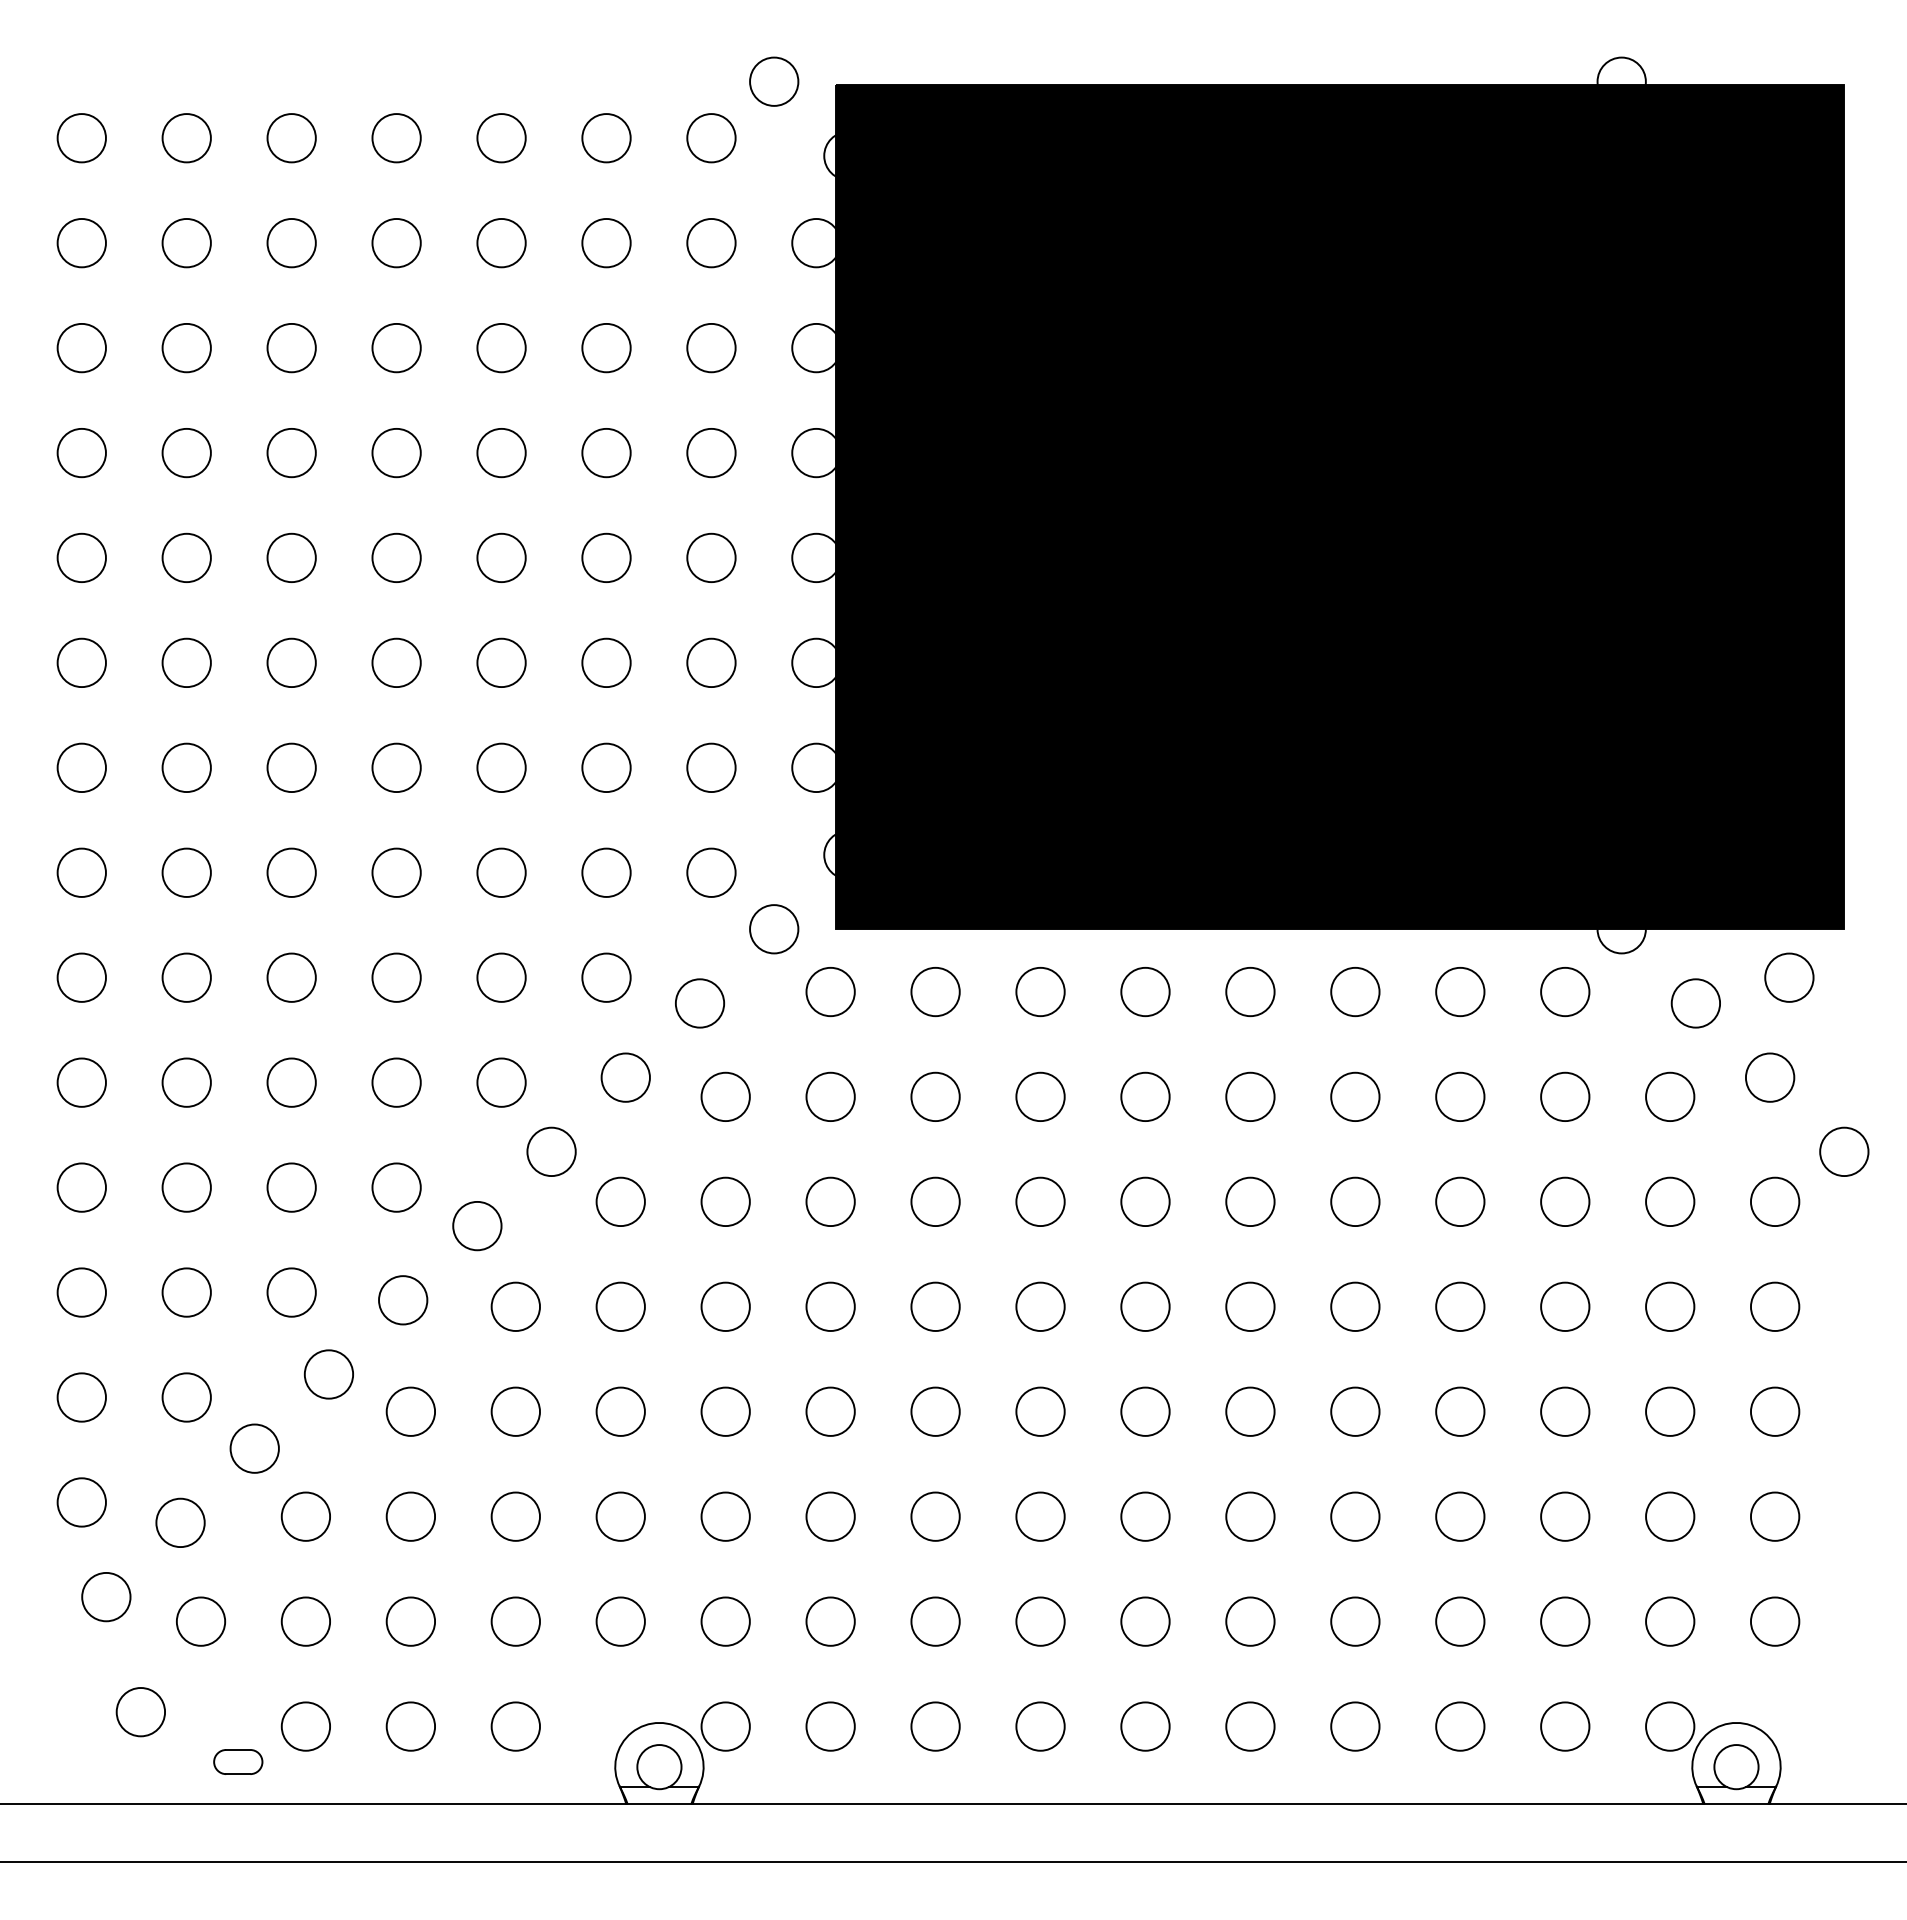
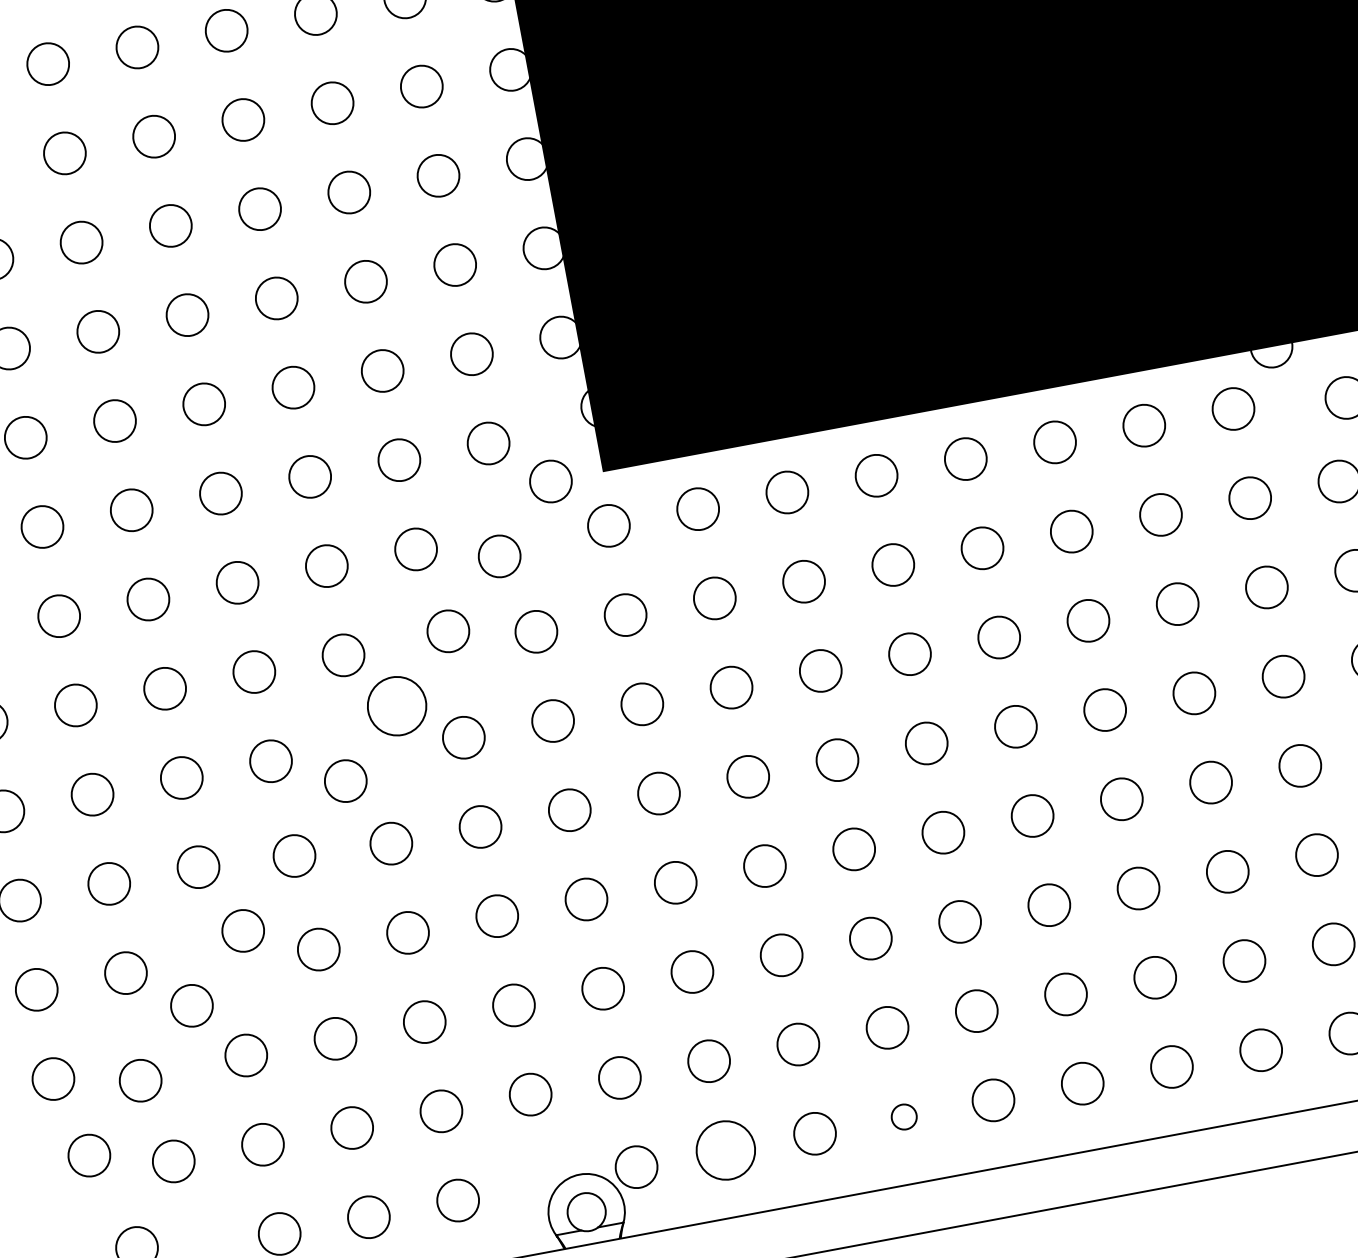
circle: (551, 1151) -> (396, 705), size x1.4
circle: (830, 1726) -> (725, 1150), size x1.4
circle: (1040, 1726) -> (904, 1116), size x0.6

